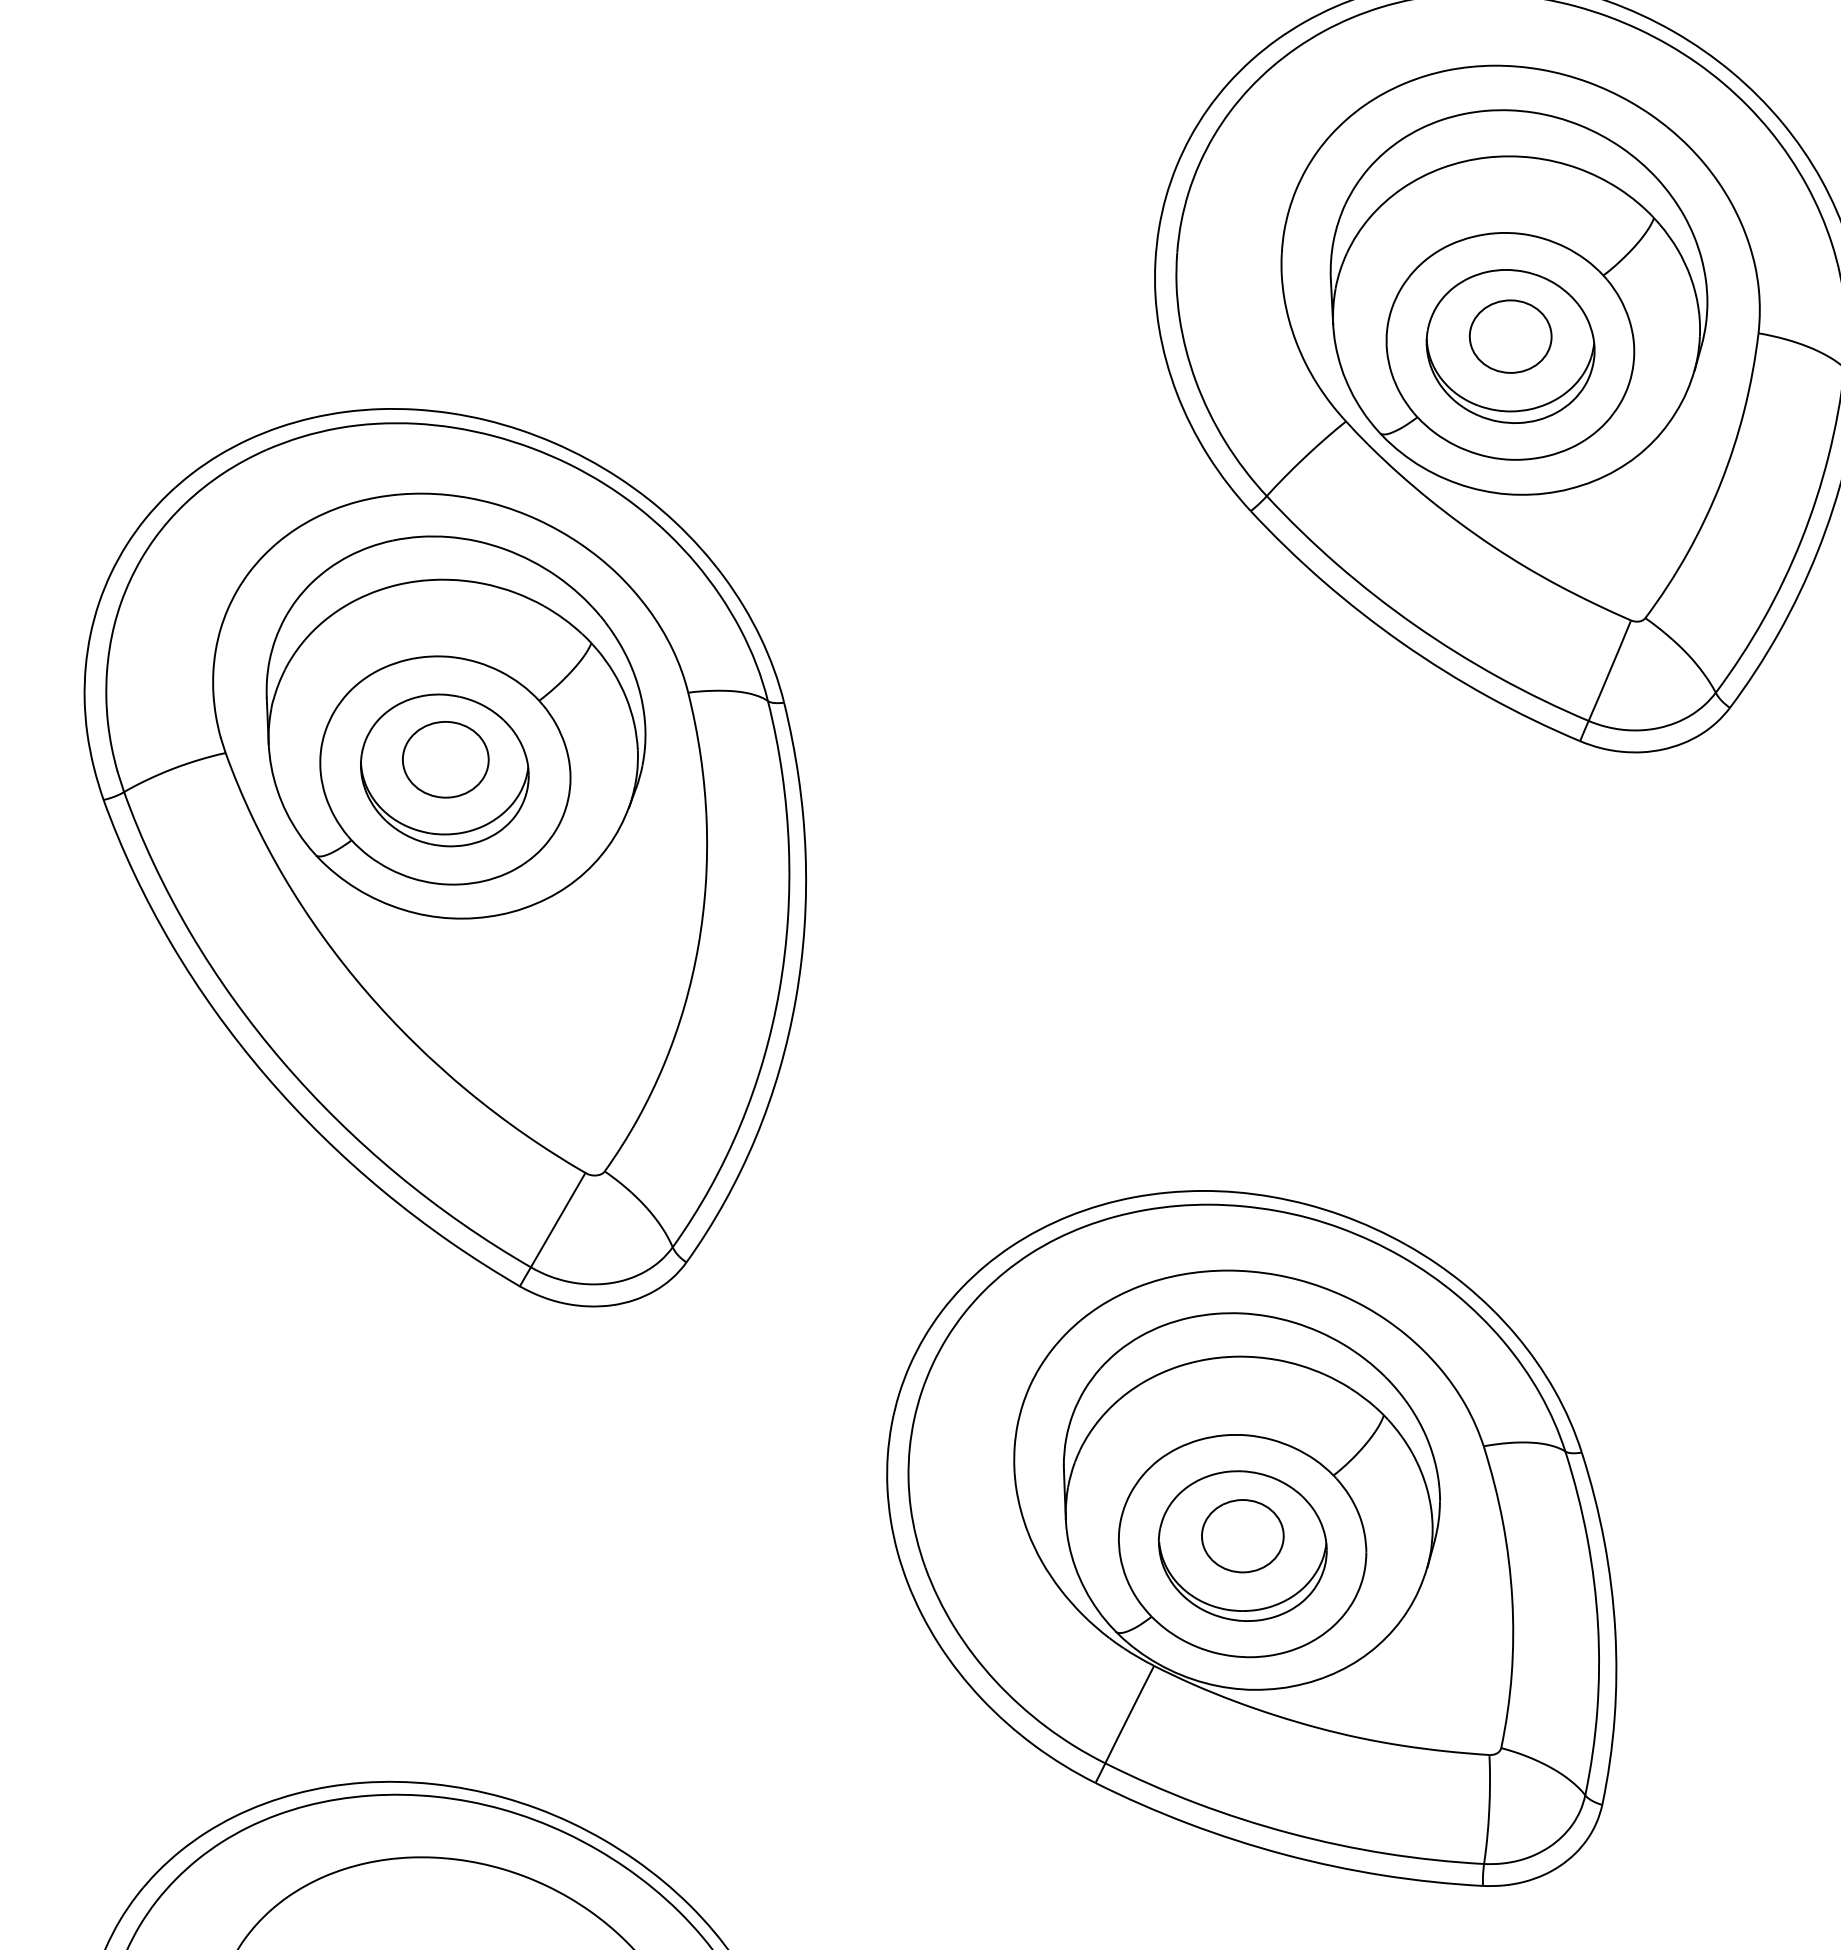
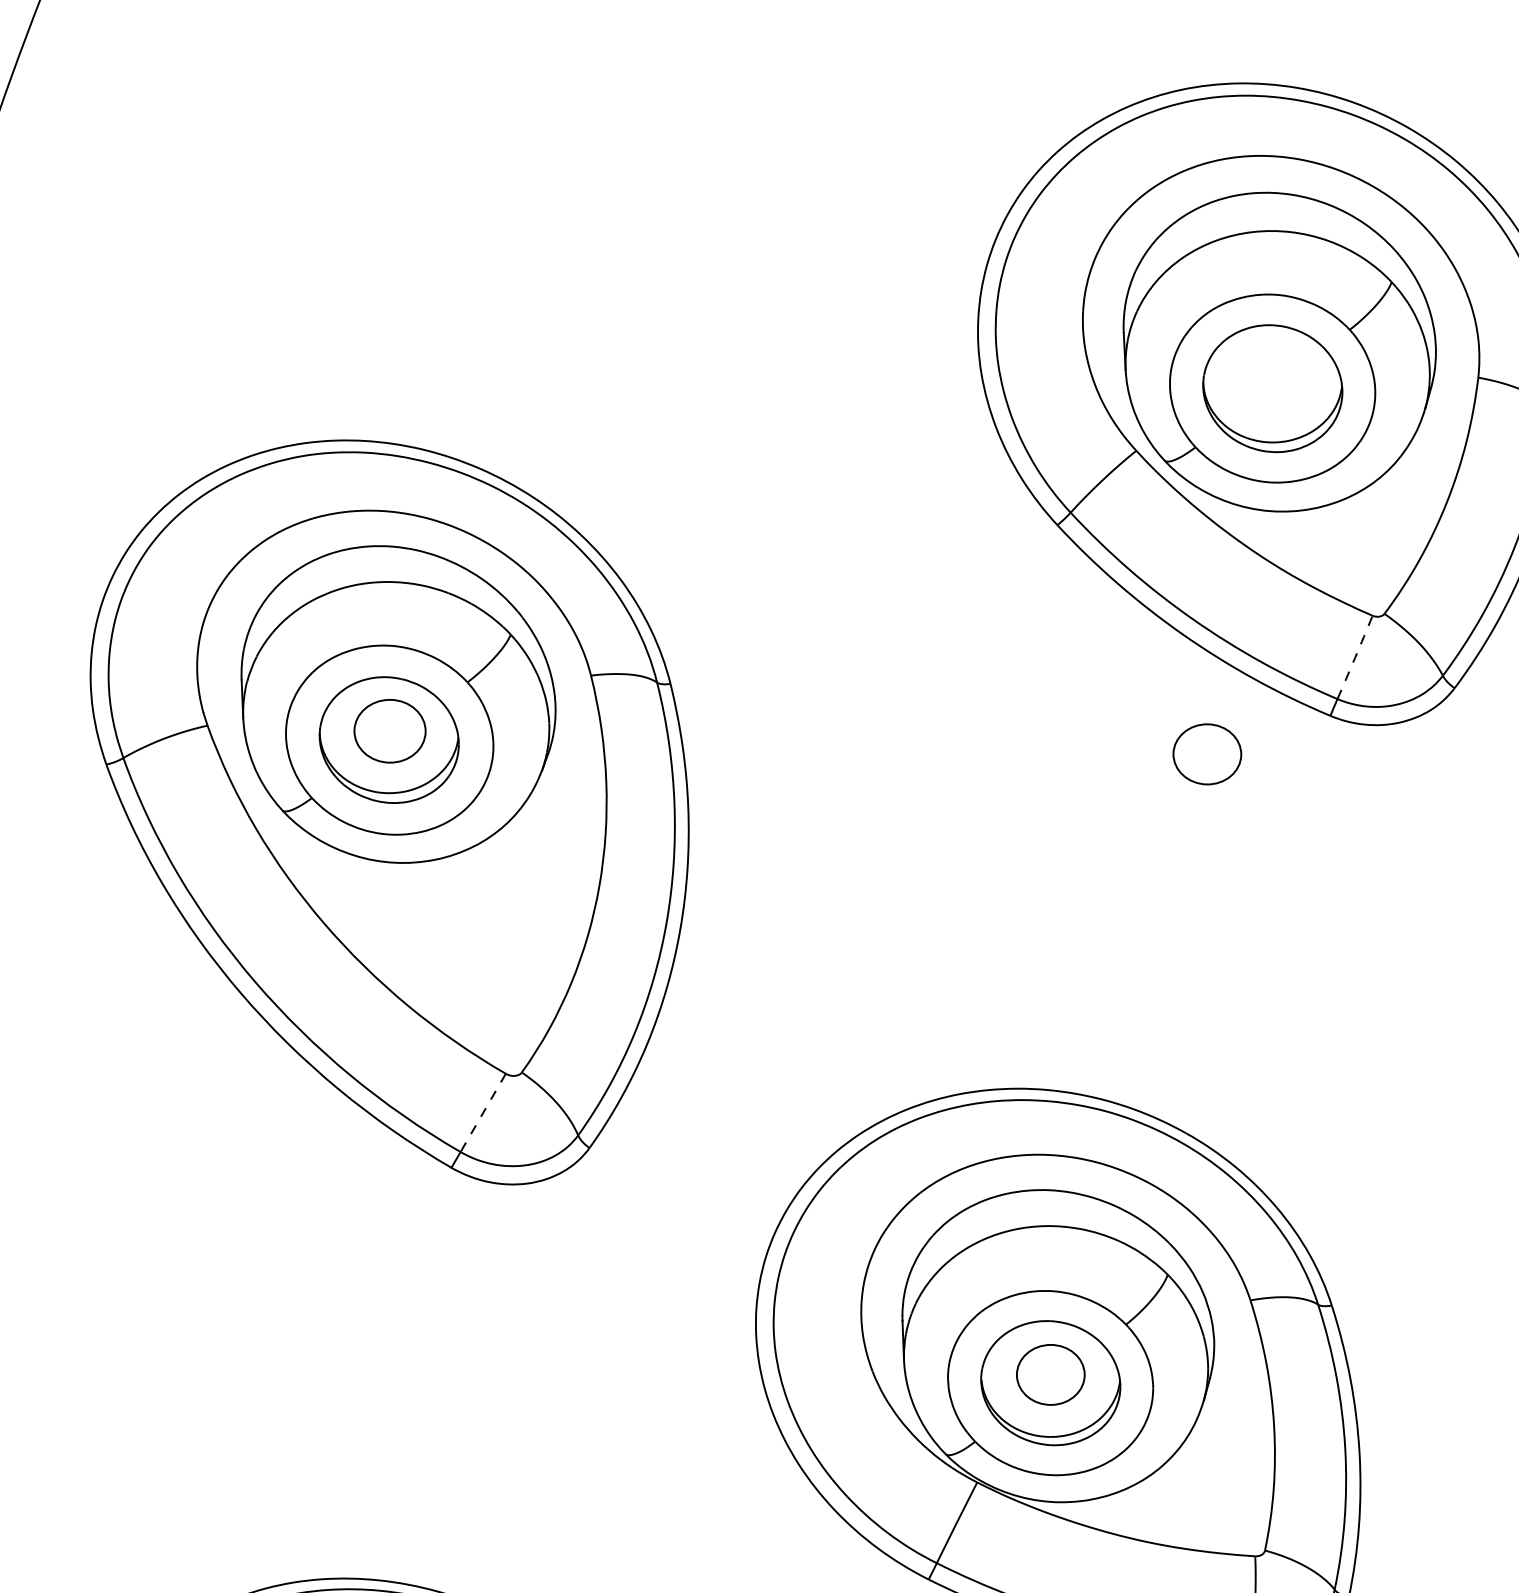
part: (1510, 336) -> (1207, 754), moved
arc: (1610, 670) -> (1355, 657), solid -> dashed
line: (557, 1220) -> (482, 1113), solid -> dashed

